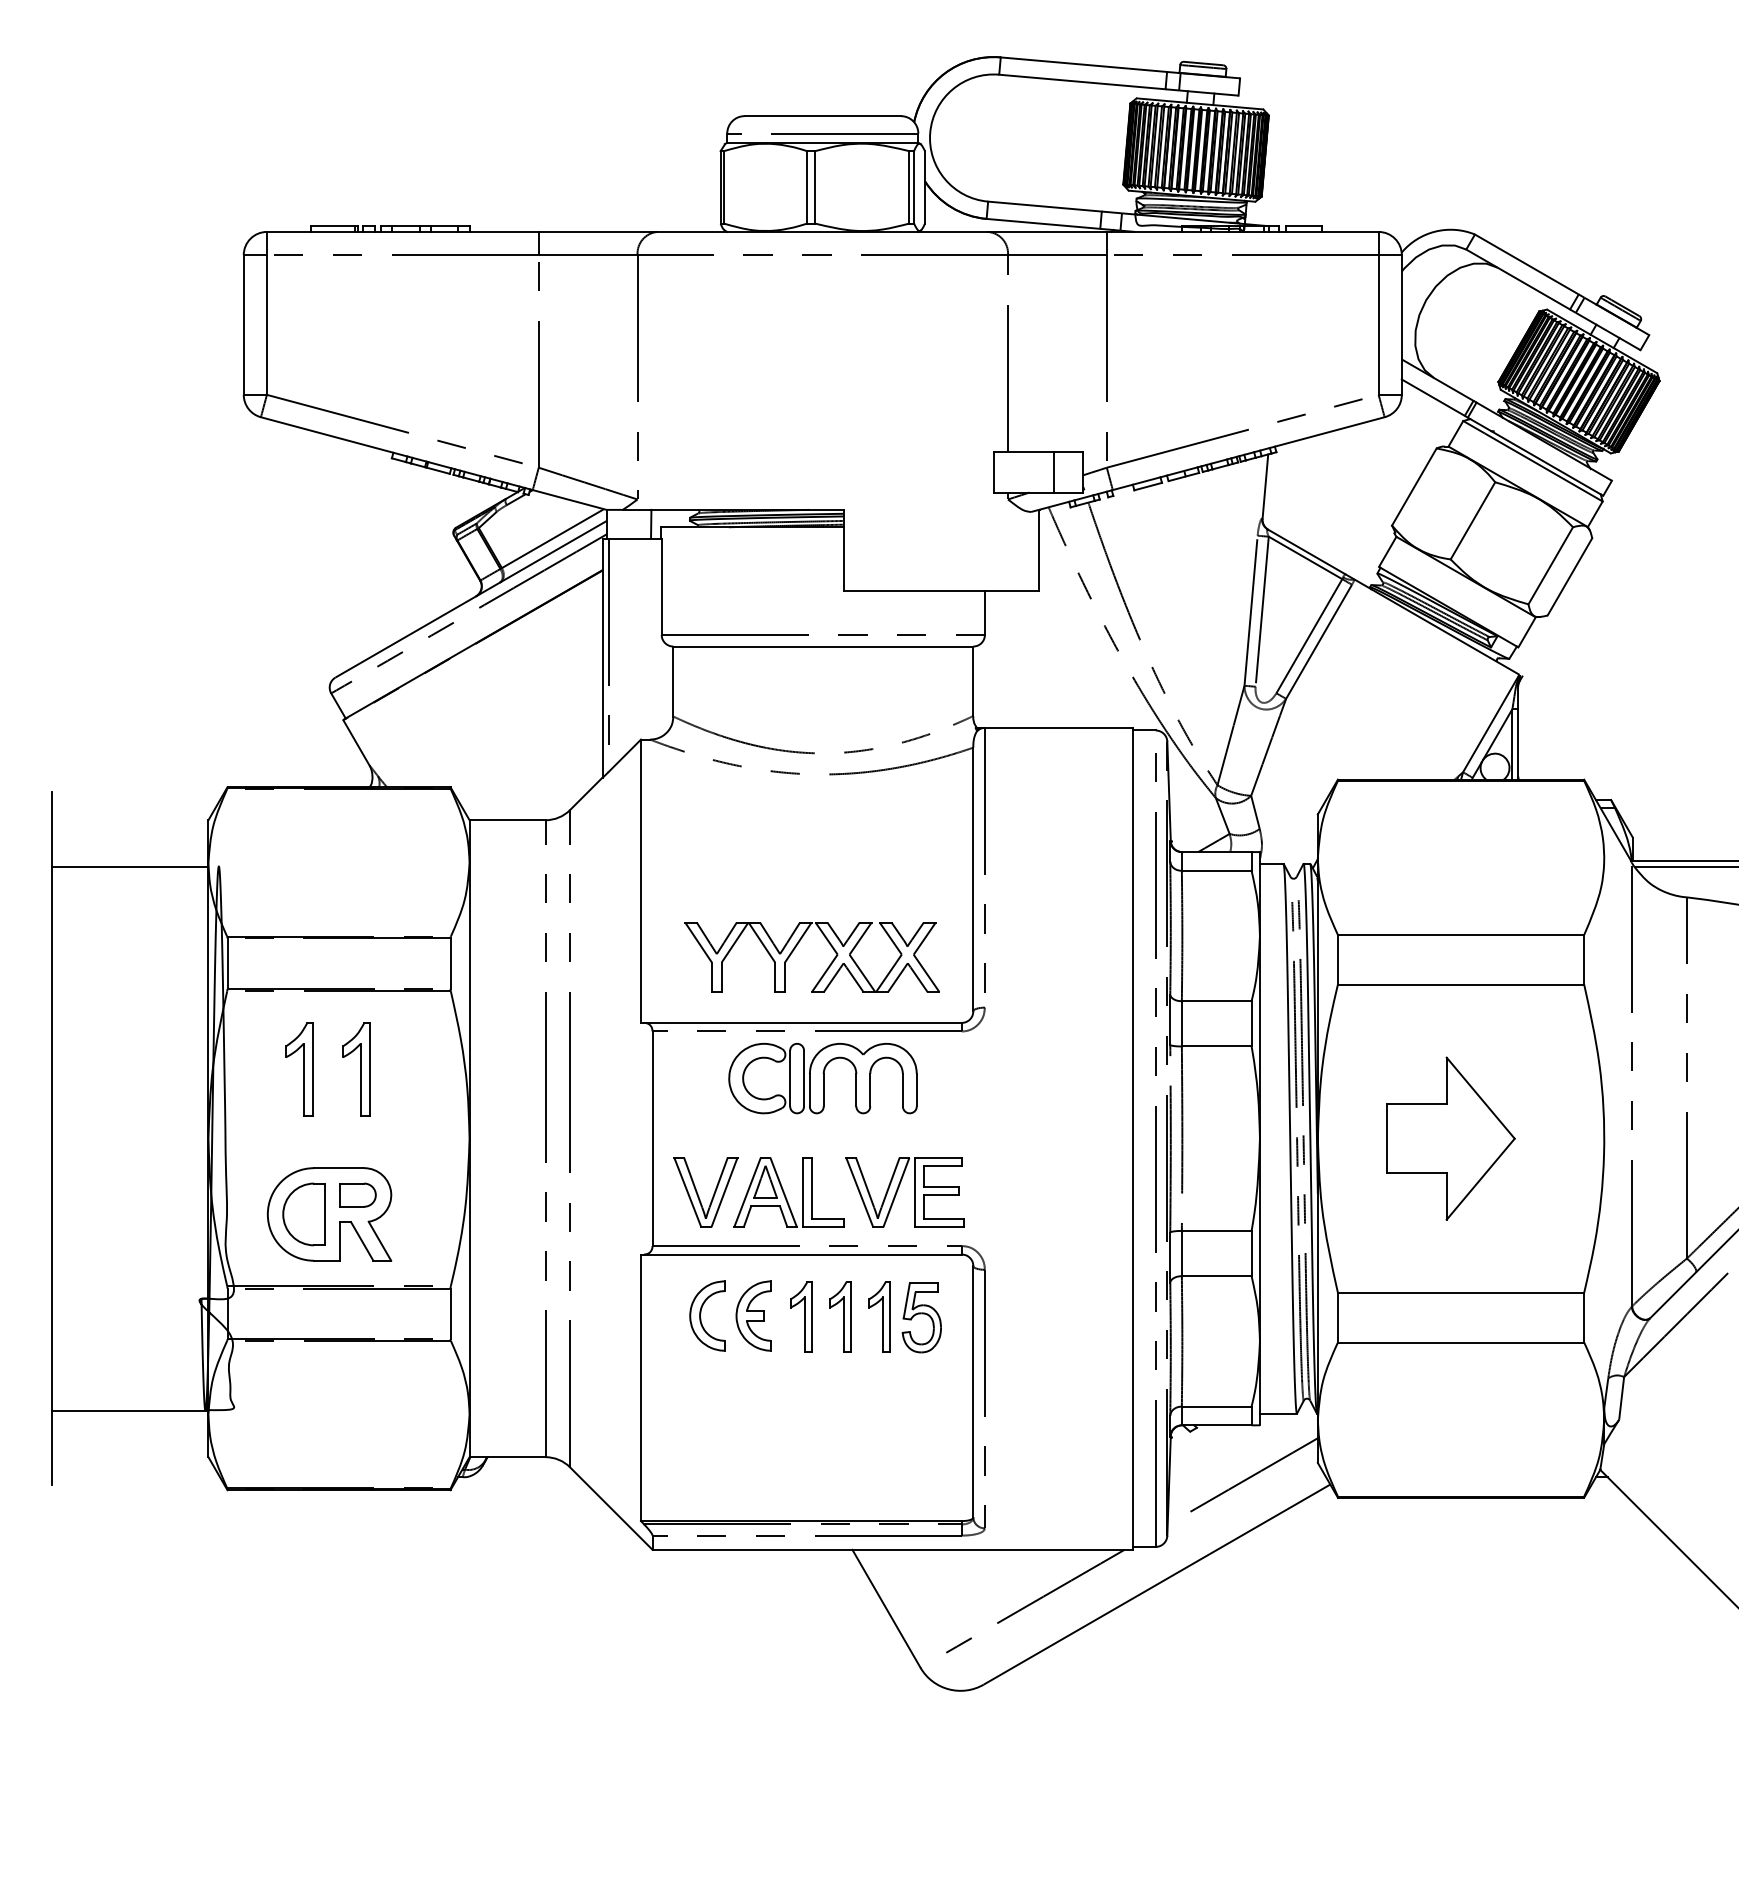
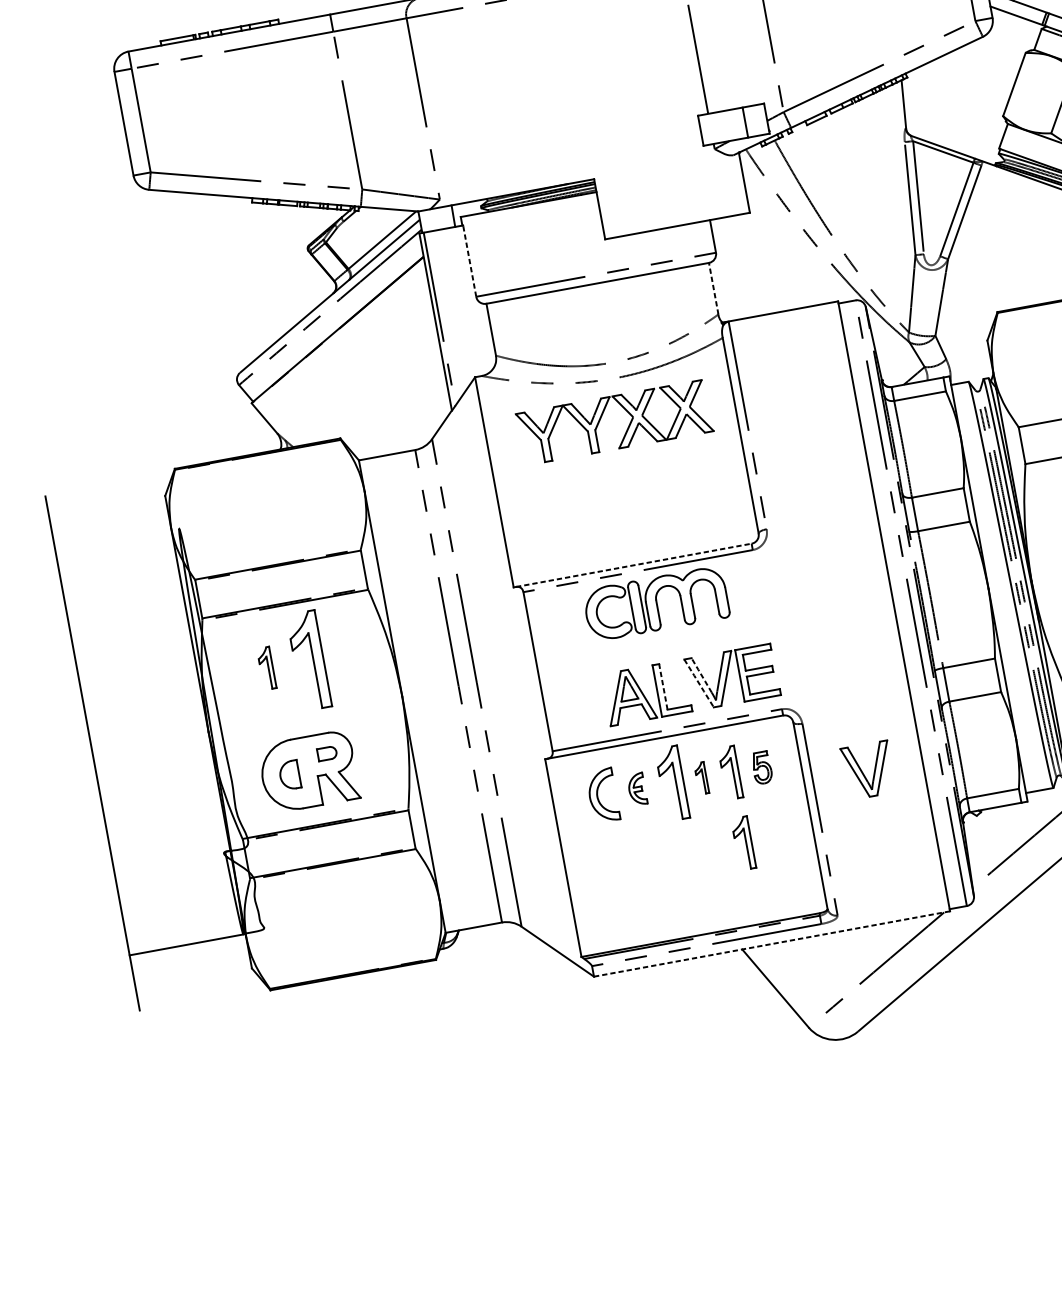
line: (661, 586) -> (469, 260), solid -> dashed
line: (973, 681) -> (713, 288), solid -> dashed
line: (130, 866) -> (113, 540), removed
part: (796, 947) -> (601, 417), moved
line: (802, 1022) -> (633, 565), solid -> dashed
part: (299, 1069) -> (266, 668), size x0.6
part: (356, 1069) -> (308, 660), size x1.4
line: (865, 1182) -> (701, 675), solid -> dashed
line: (812, 1188) -> (663, 686), solid -> dashed
line: (859, 1192) -> (698, 683), solid -> dashed
part: (698, 1193) -> (863, 772), moved
part: (357, 1194) -> (326, 753), size x0.7
part: (303, 1214) -> (289, 775), size x0.6
part: (753, 1315) -> (636, 789), size x0.6
part: (801, 1316) -> (672, 783), size x1.4
part: (840, 1316) -> (701, 778), size x0.6
part: (921, 1317) -> (761, 767), size x0.6
part: (879, 1411) -> (743, 843), added
line: (893, 1549) -> (772, 943), solid -> dashed

